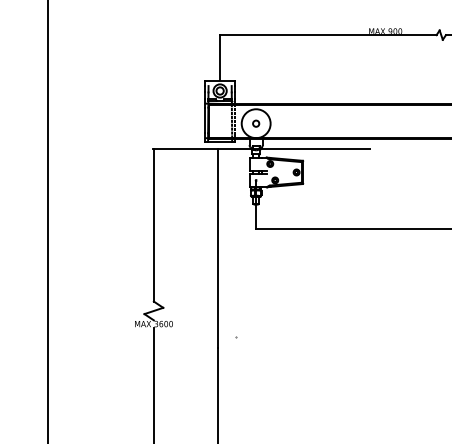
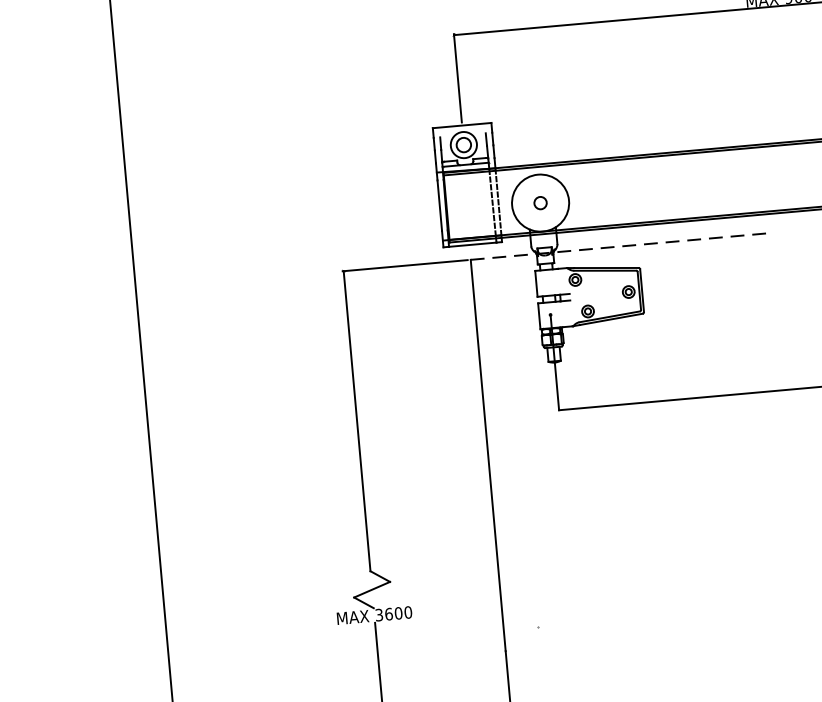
line: (295, 149) -> (622, 246), solid -> dashed

